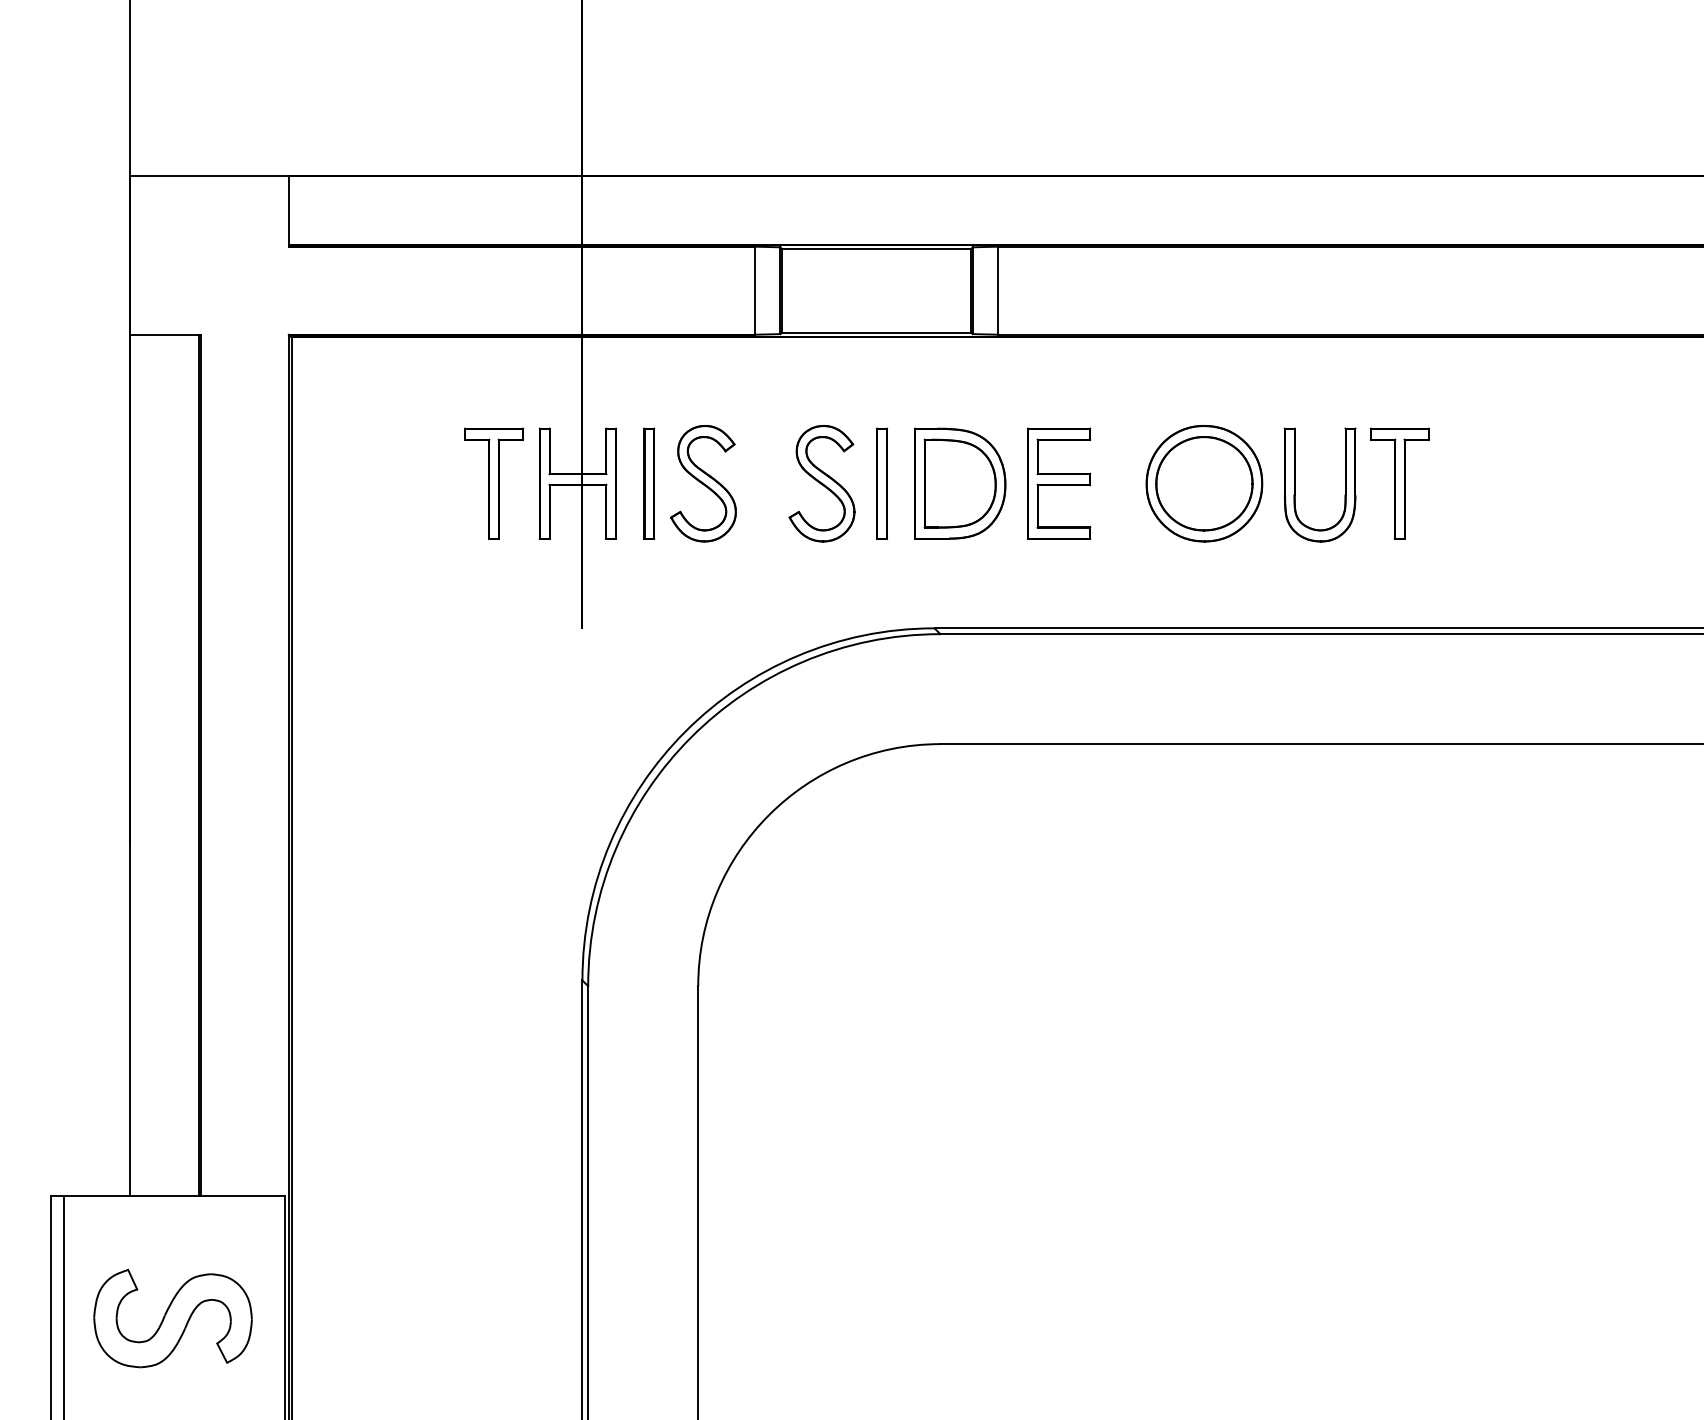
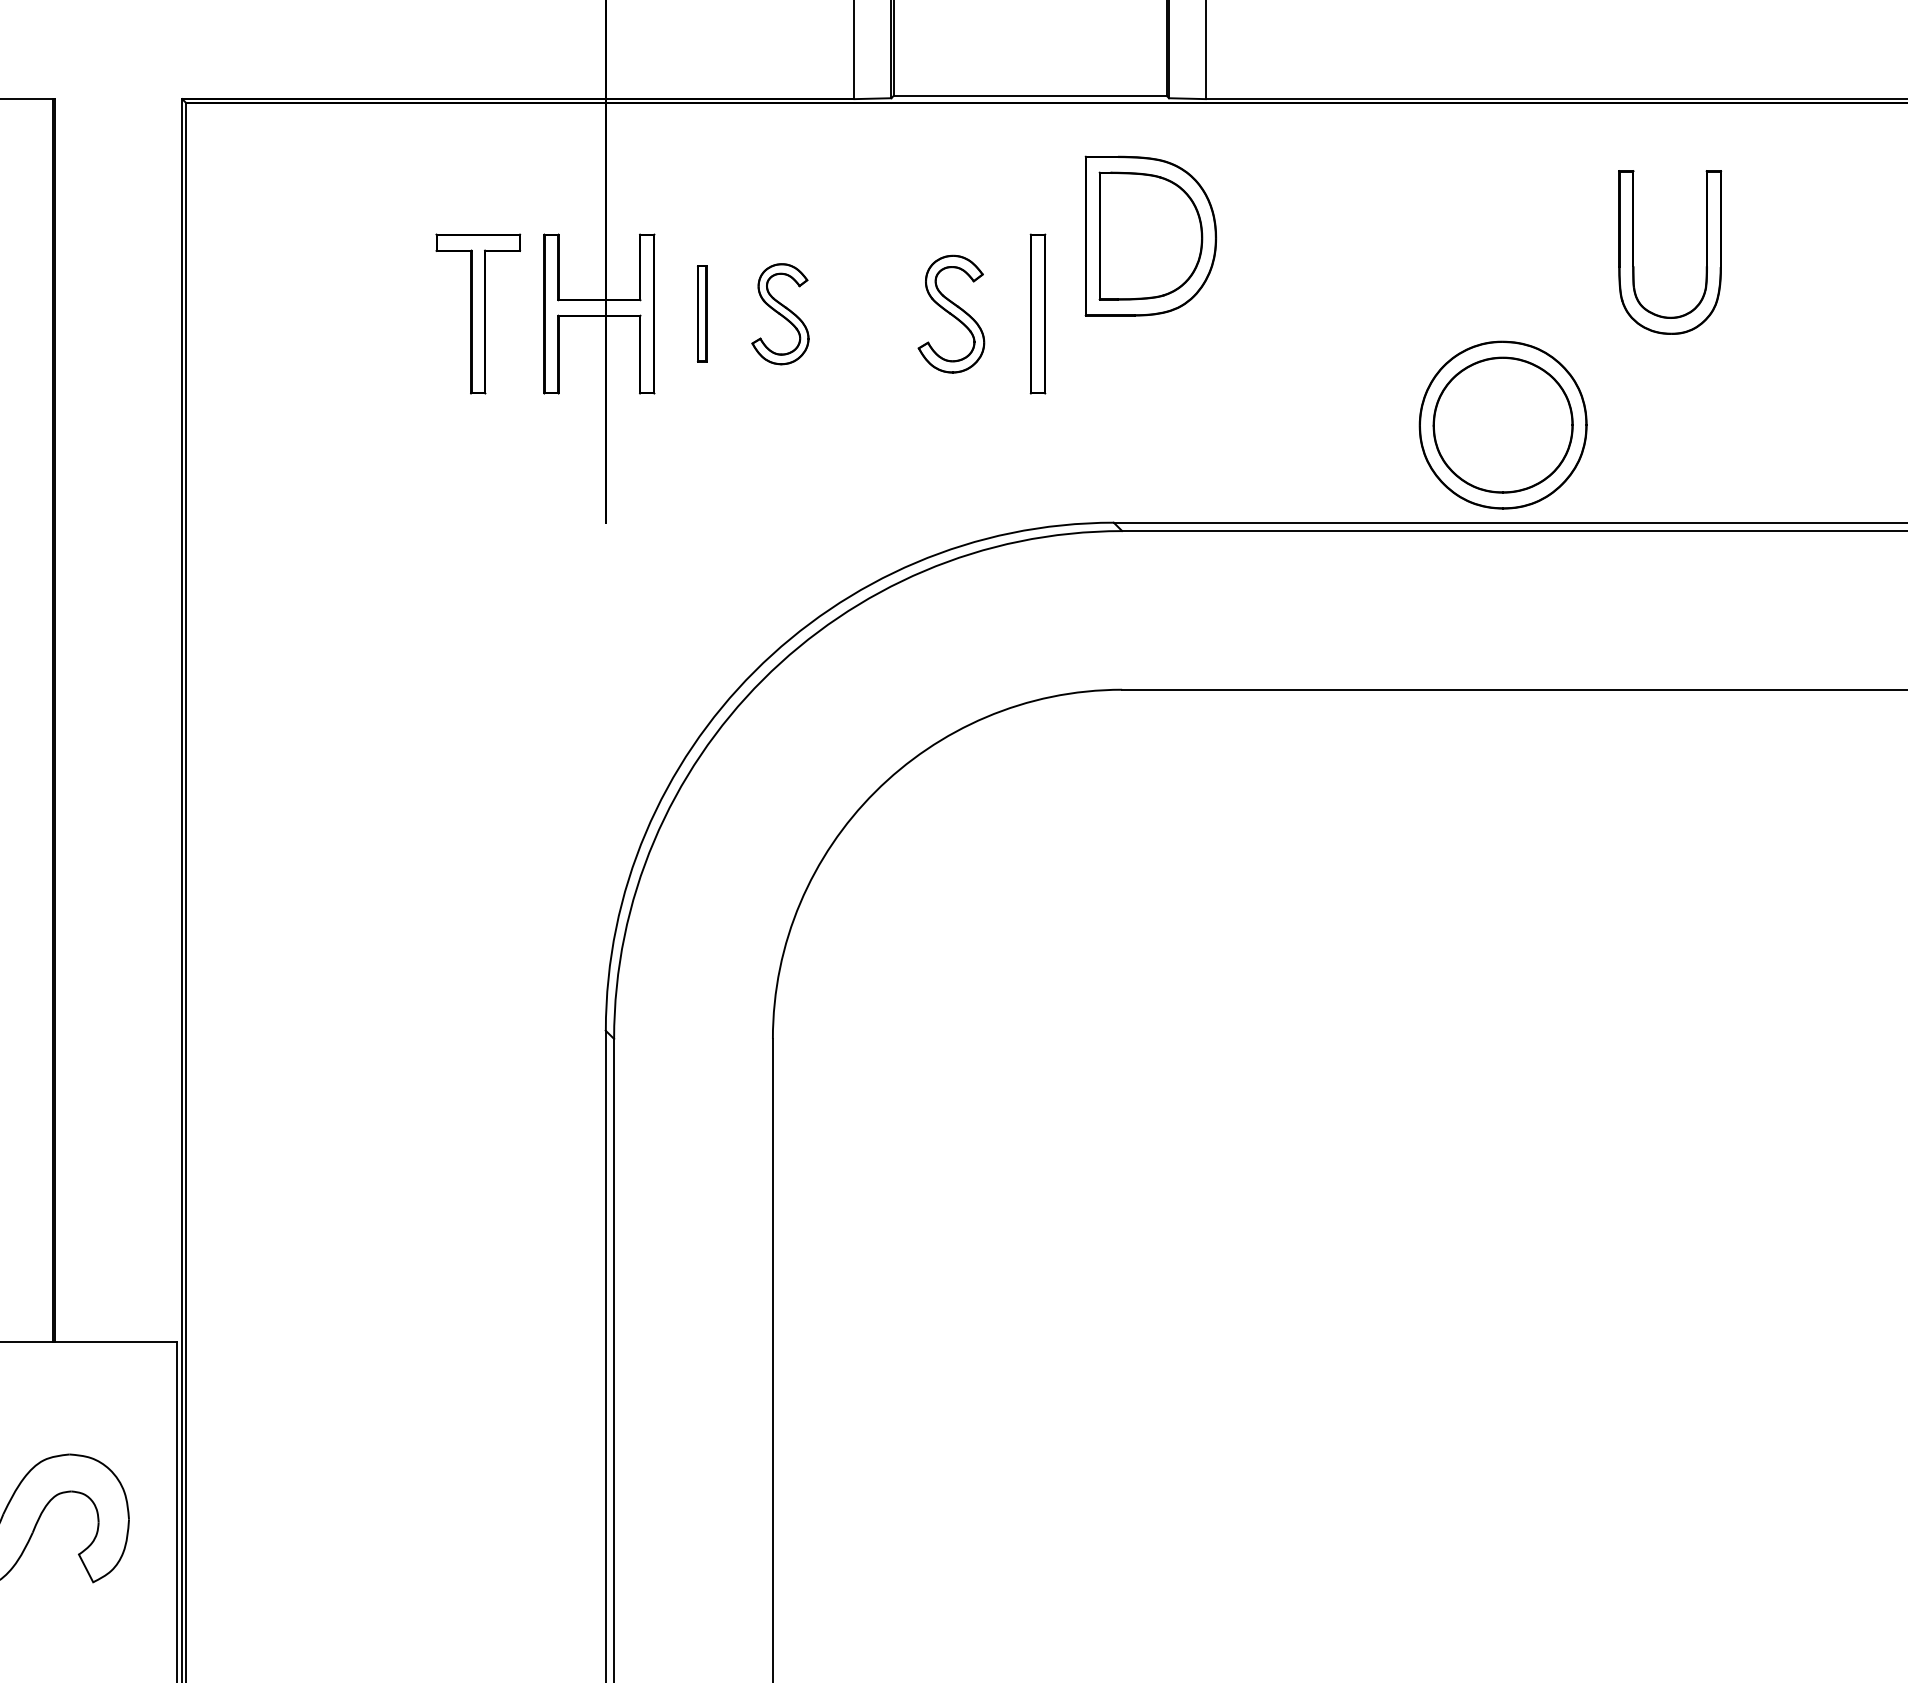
part: (649, 483) -> (702, 313), size x0.6
part: (703, 483) -> (780, 313), size x0.6
part: (821, 483) -> (950, 313), size x0.7
part: (960, 483) -> (1151, 235), moved
part: (1059, 483) -> (1294, 313), removed
part: (1204, 483) -> (1503, 424), moved
part: (1399, 483) -> (1784, 313), removed
part: (1295, 484) -> (1634, 251), moved

